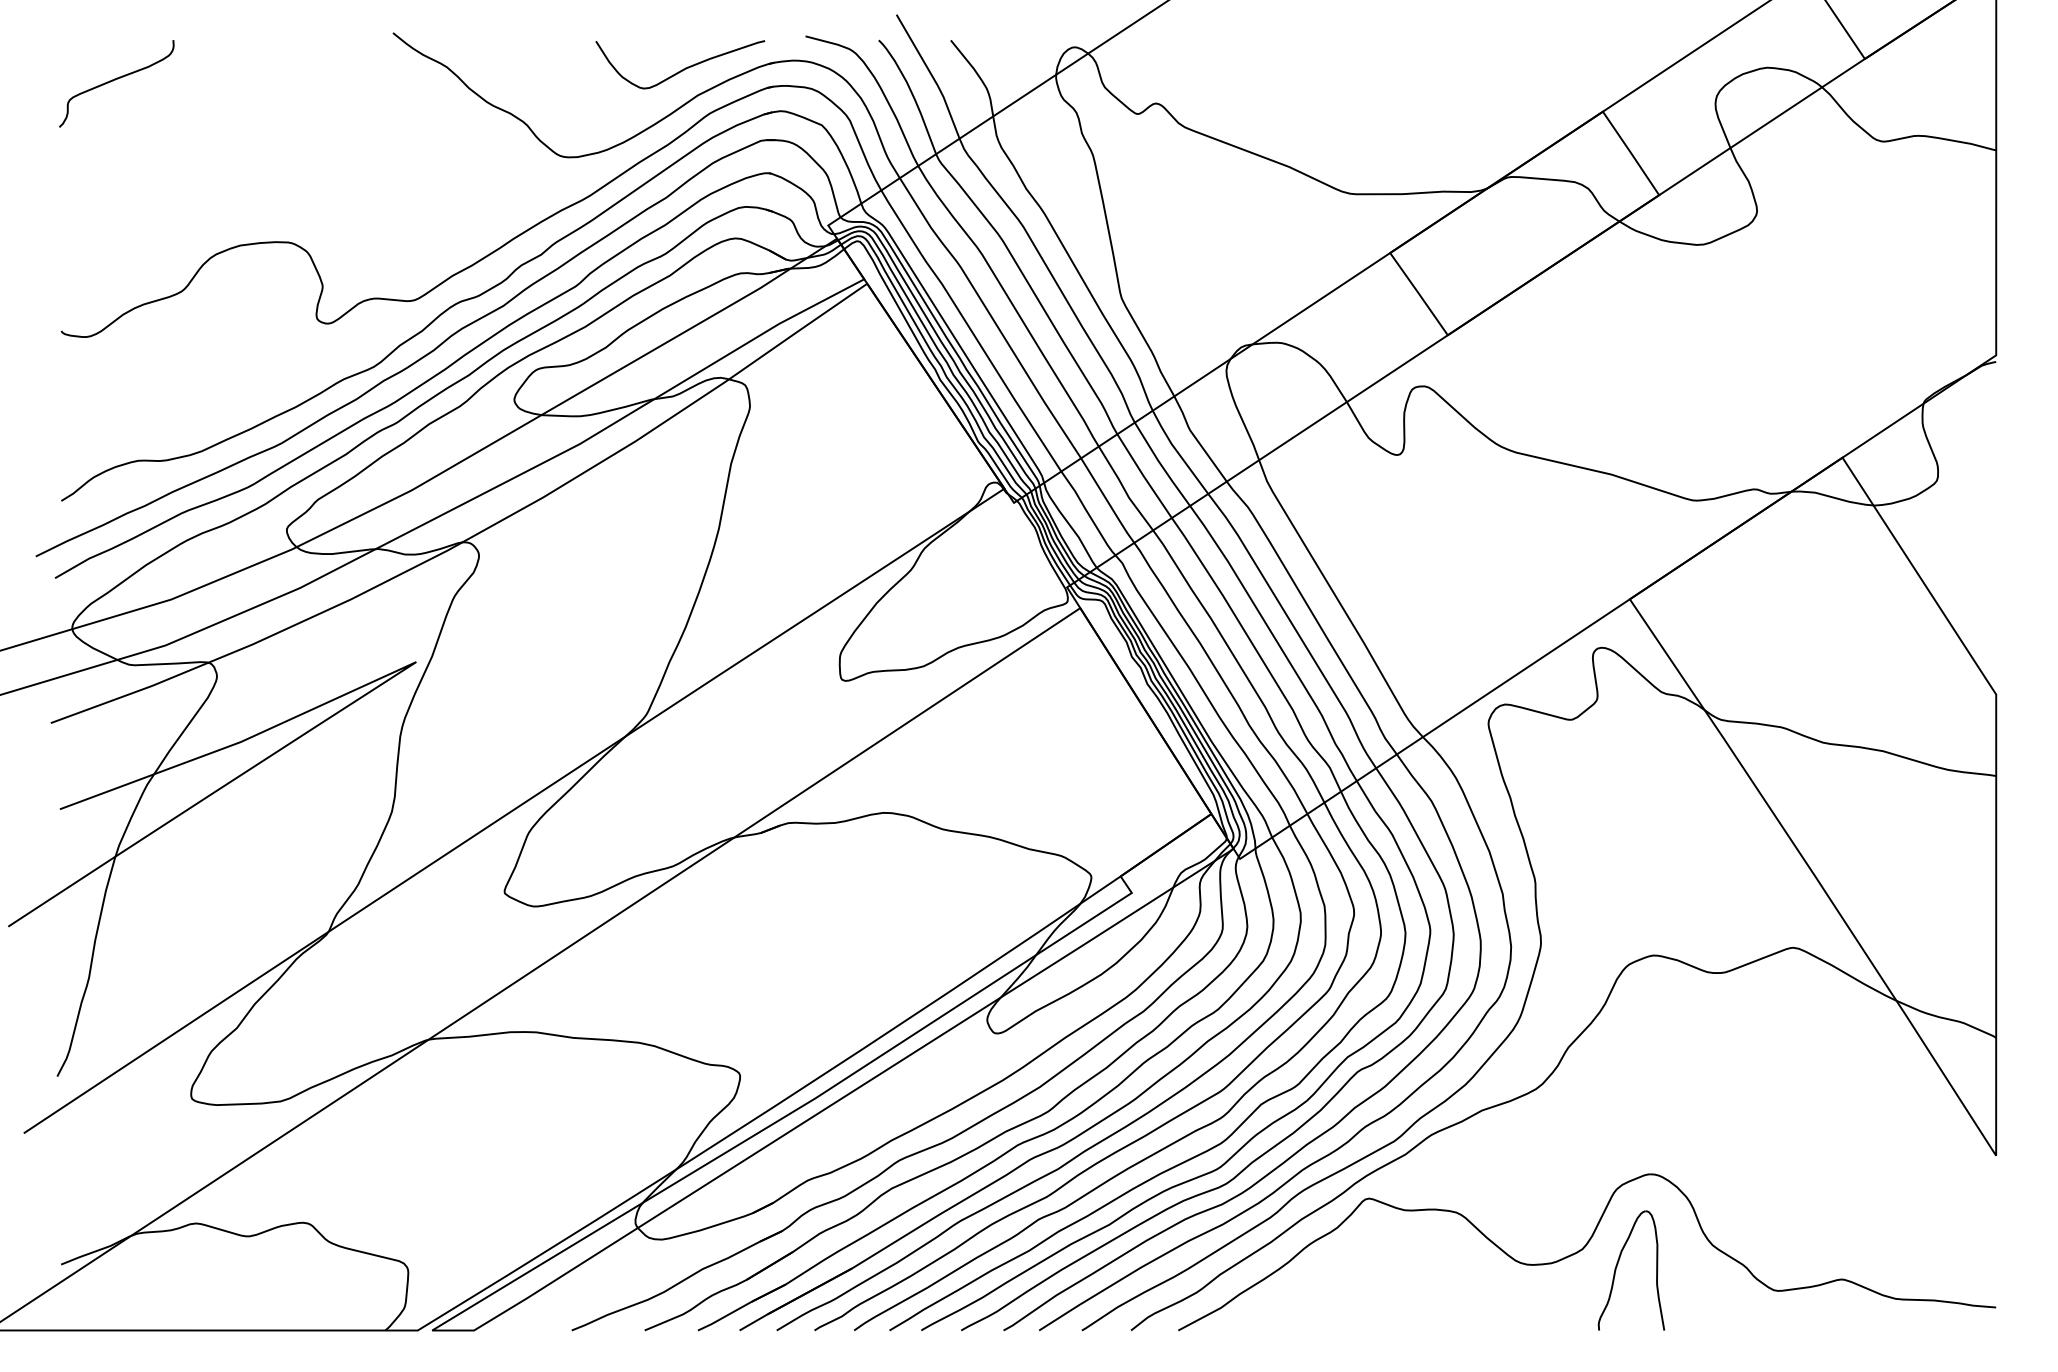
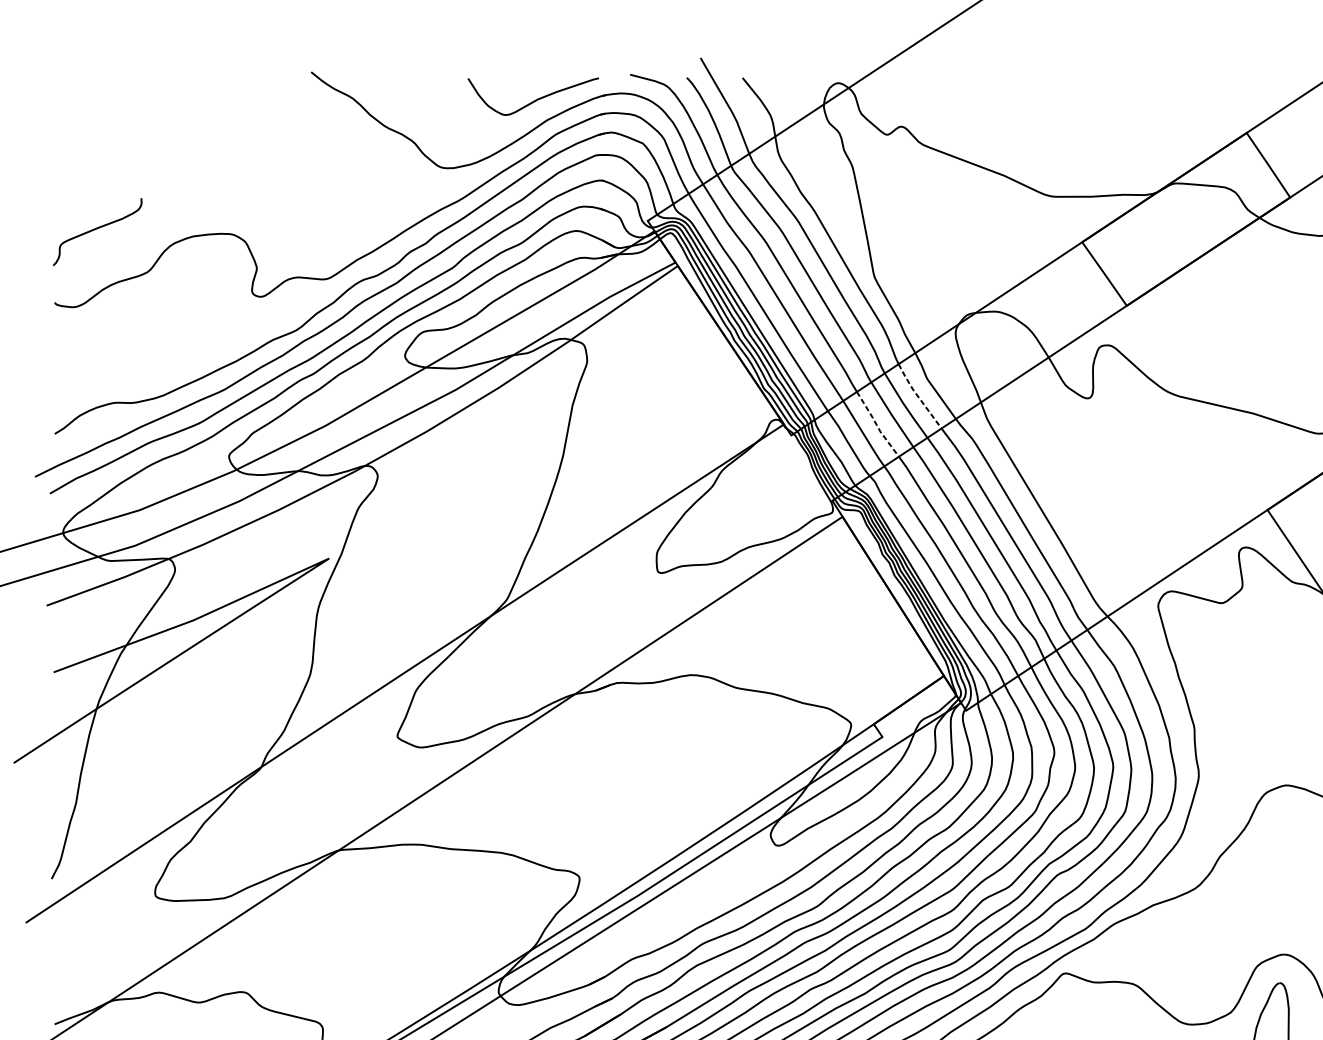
curve: (115, 80) -> (96, 229), moved
line: (1178, 452) -> (918, 396), solid -> dashed
line: (1124, 489) -> (876, 425), solid -> dashed

